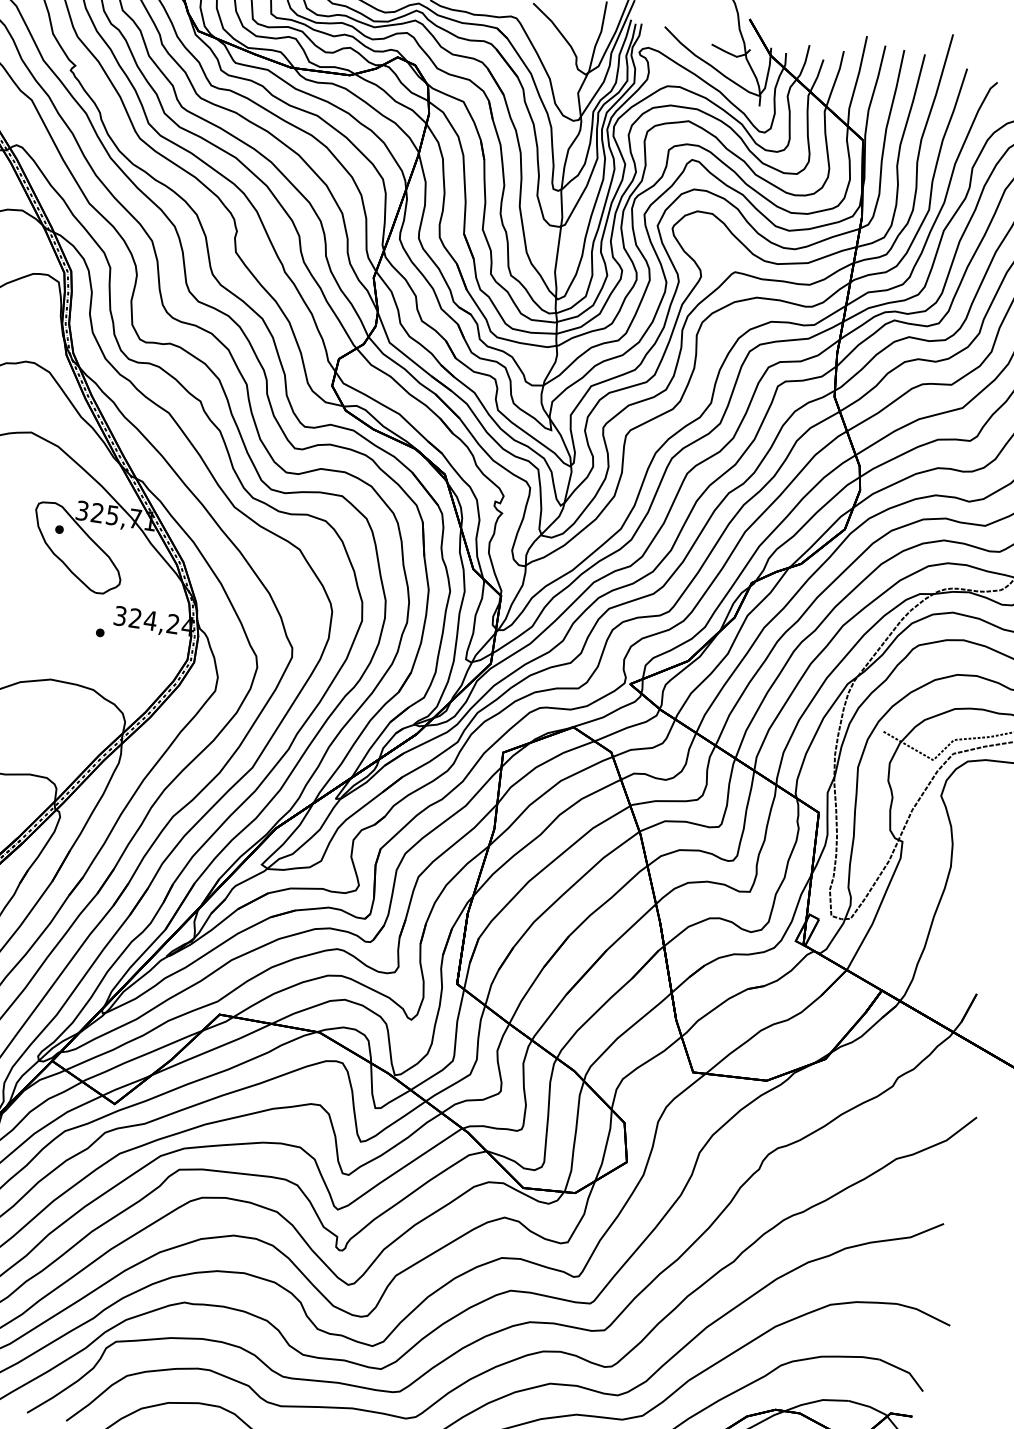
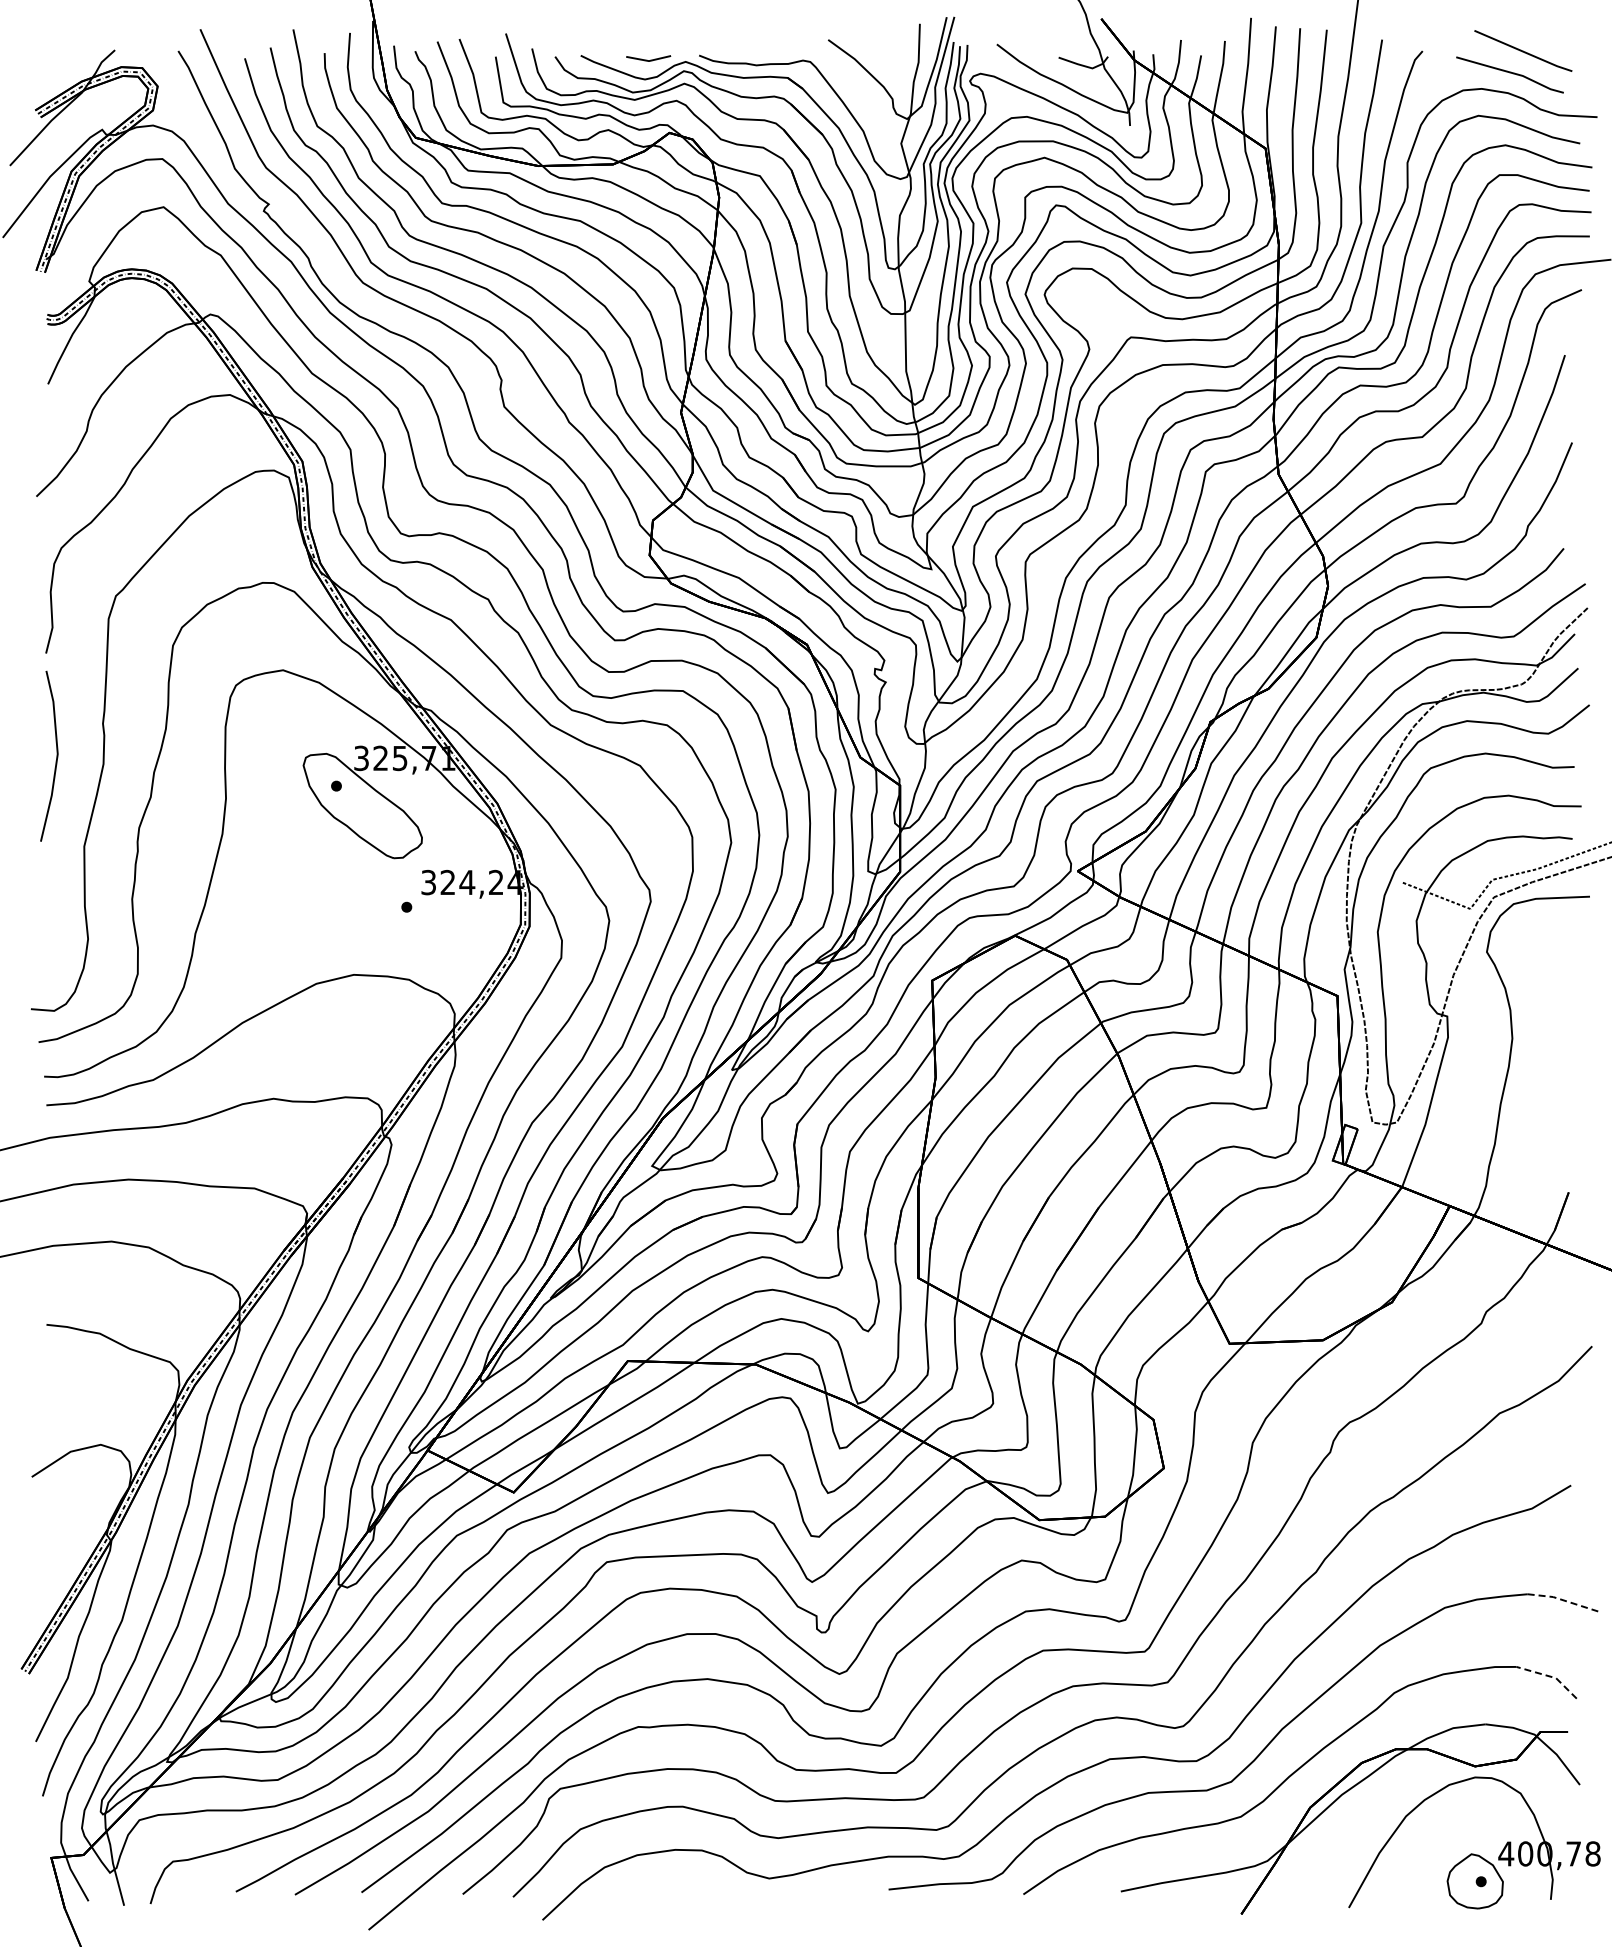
line: (923, 1312) -> (1562, 1600), solid -> dashed
line: (905, 1371) -> (1550, 1676), solid -> dashed

